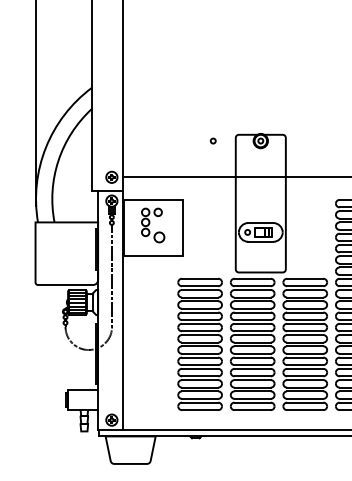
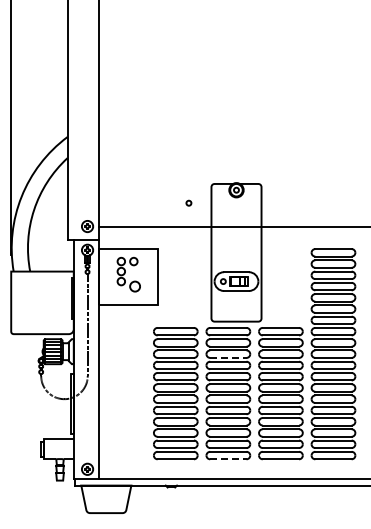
circle: (212, 140) -> (188, 202), moved
line: (252, 308) -> (228, 357), solid -> dashed
line: (252, 410) -> (228, 459), solid -> dashed

